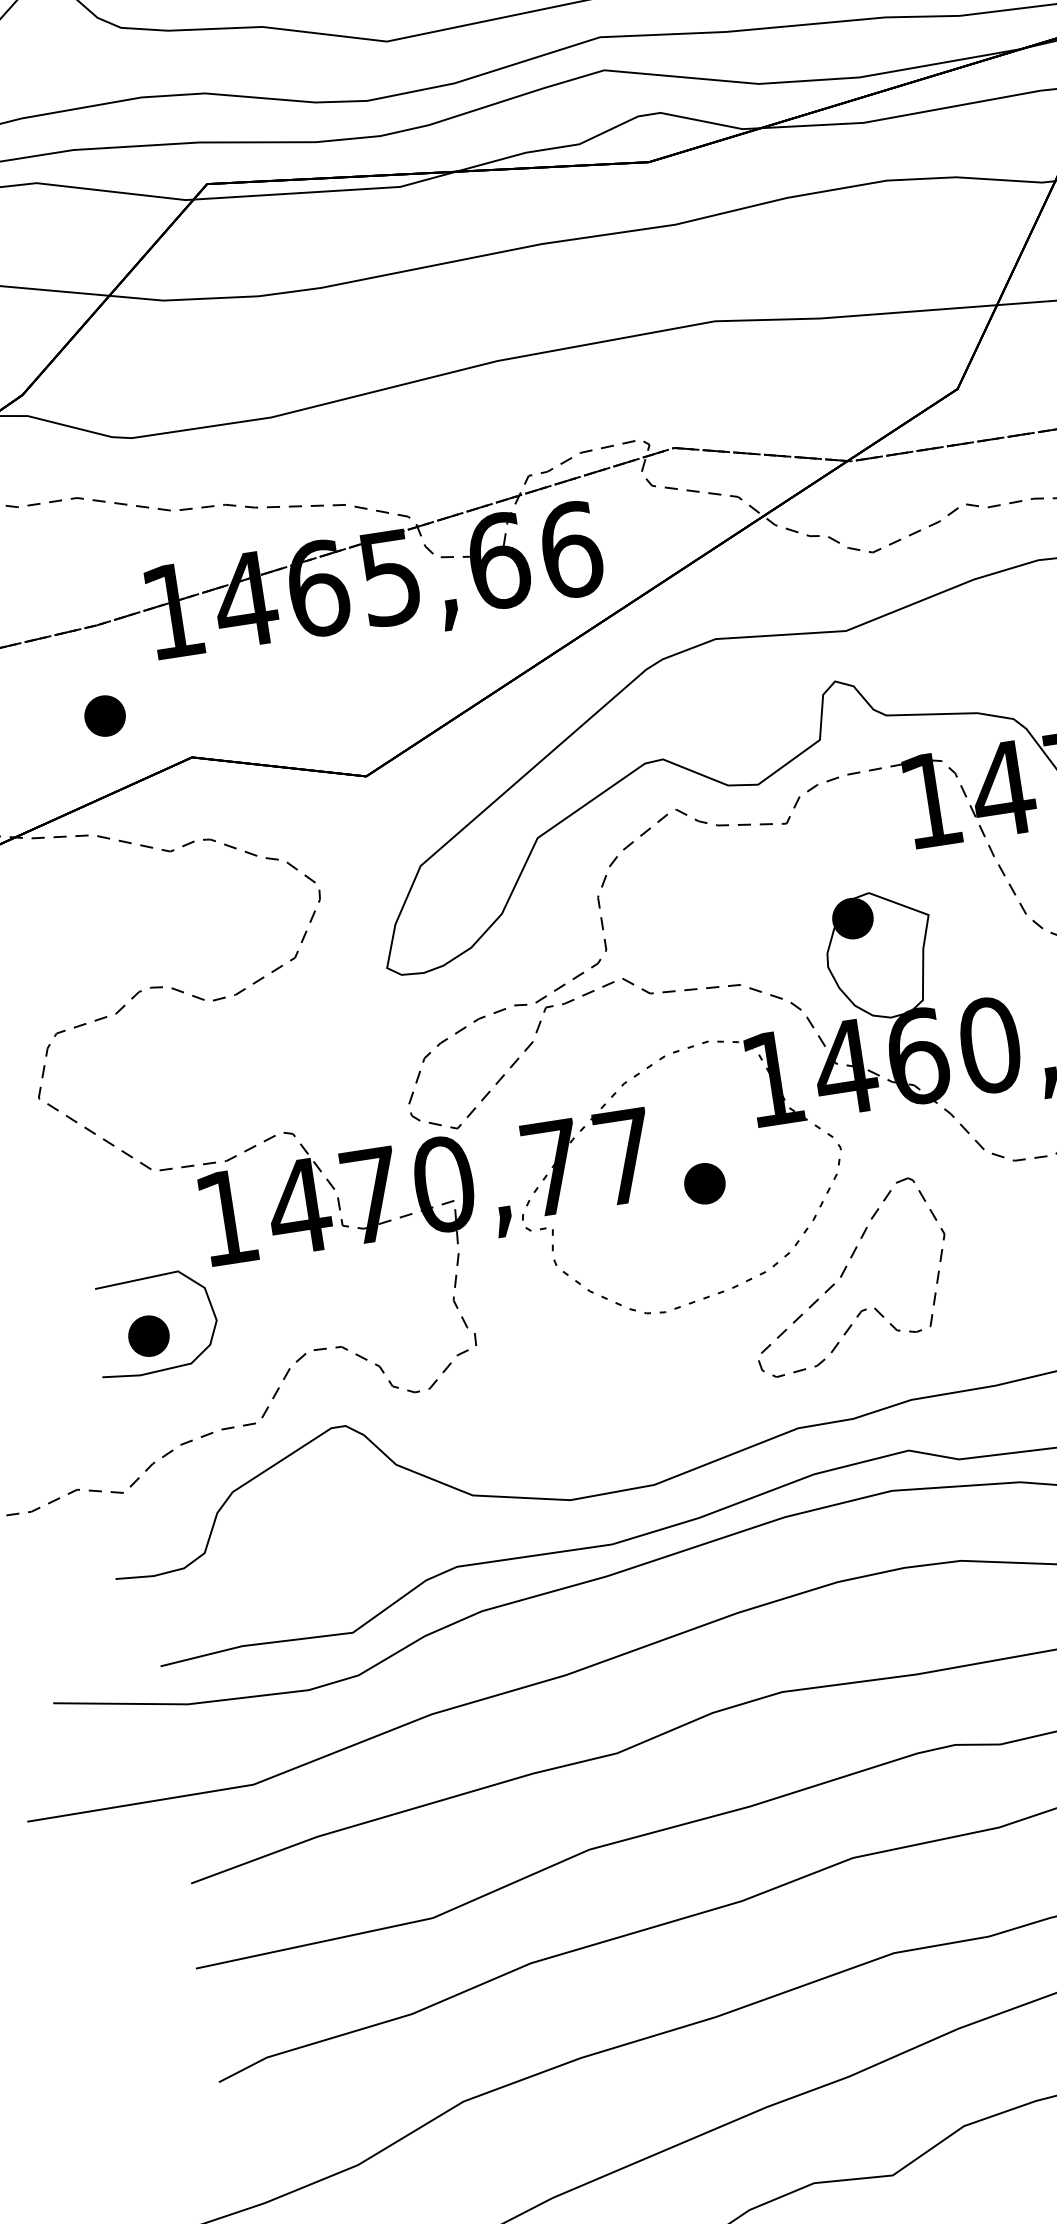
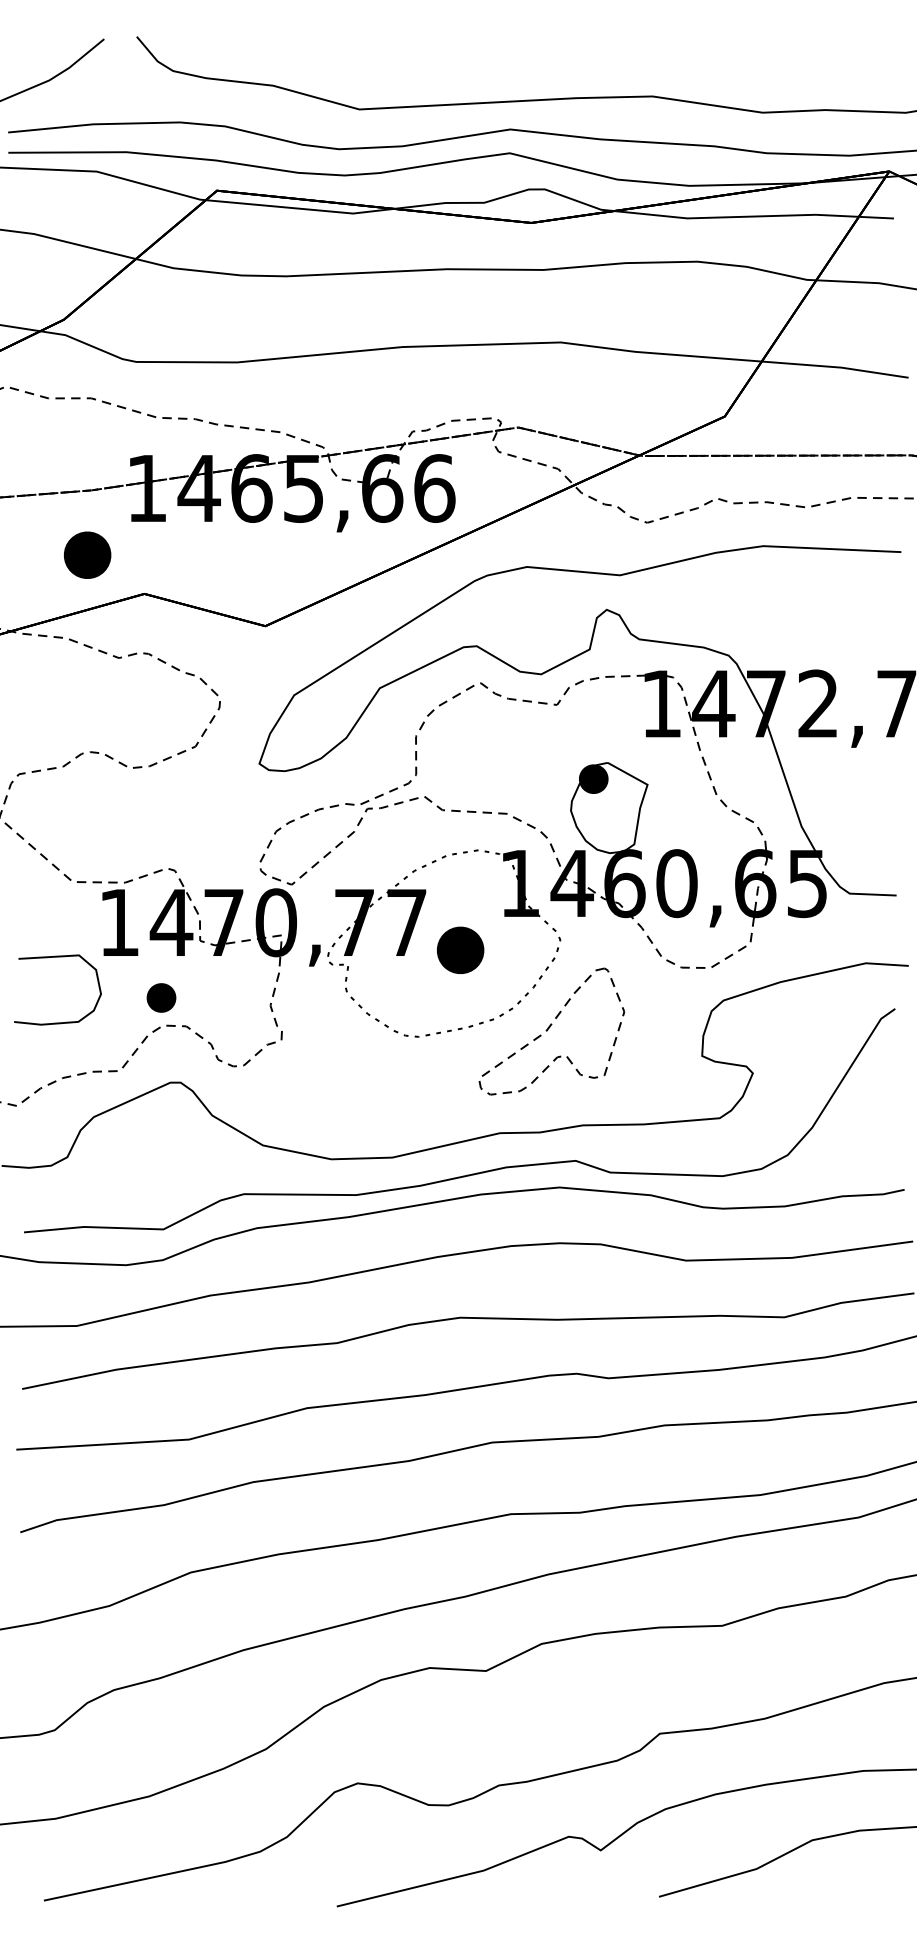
part: (105, 716) -> (87, 555), size x1.6
part: (704, 1183) -> (460, 950), size x1.6
part: (148, 1335) -> (161, 997), moved

